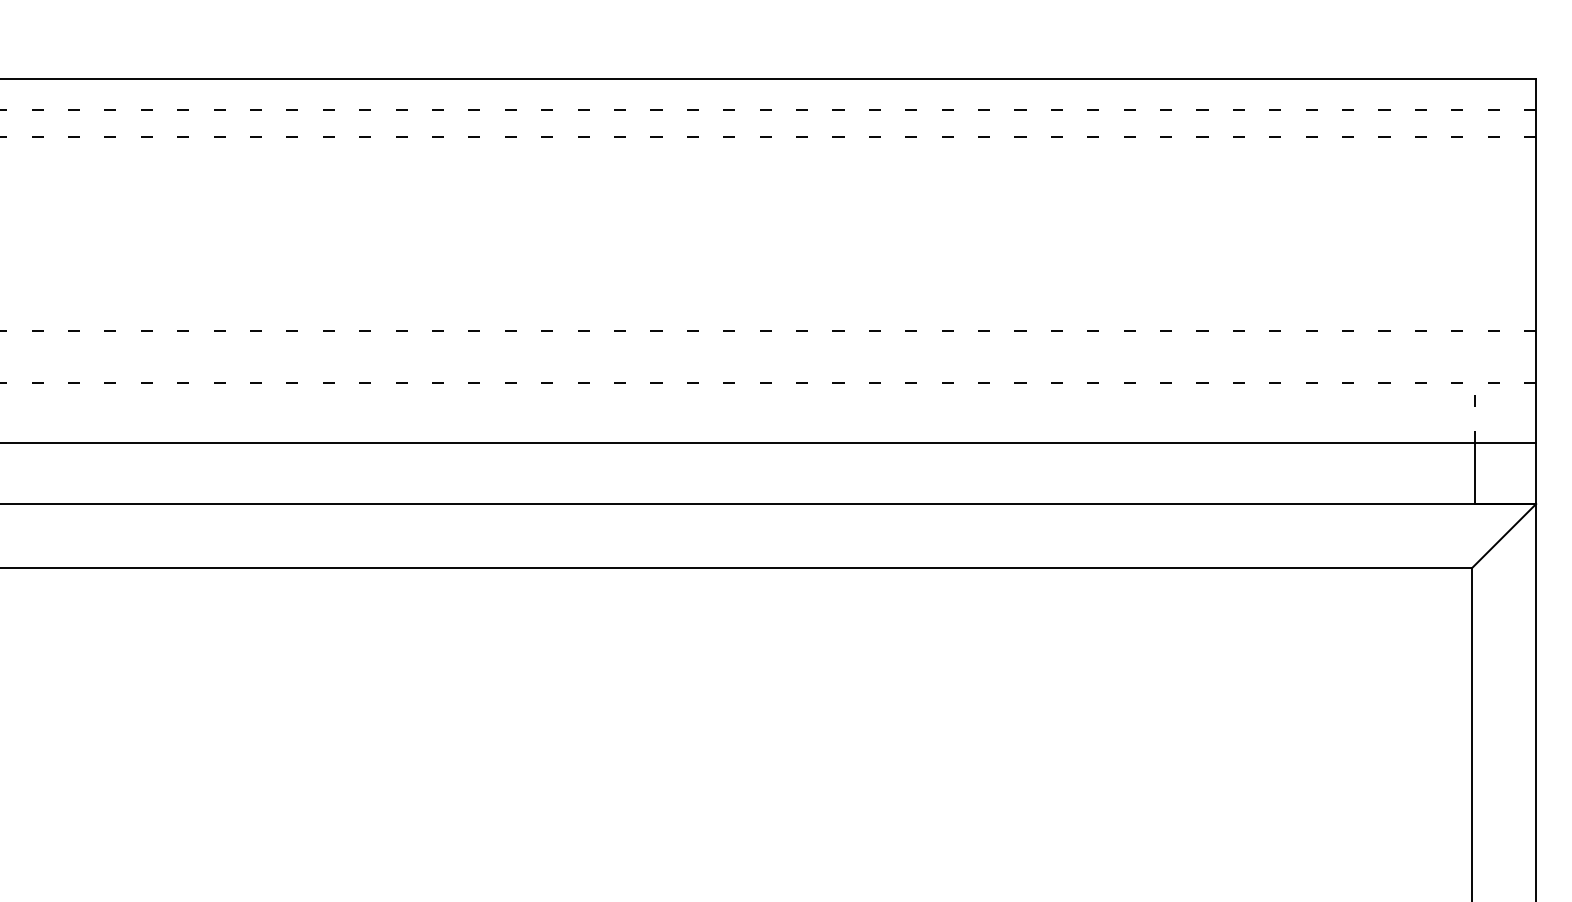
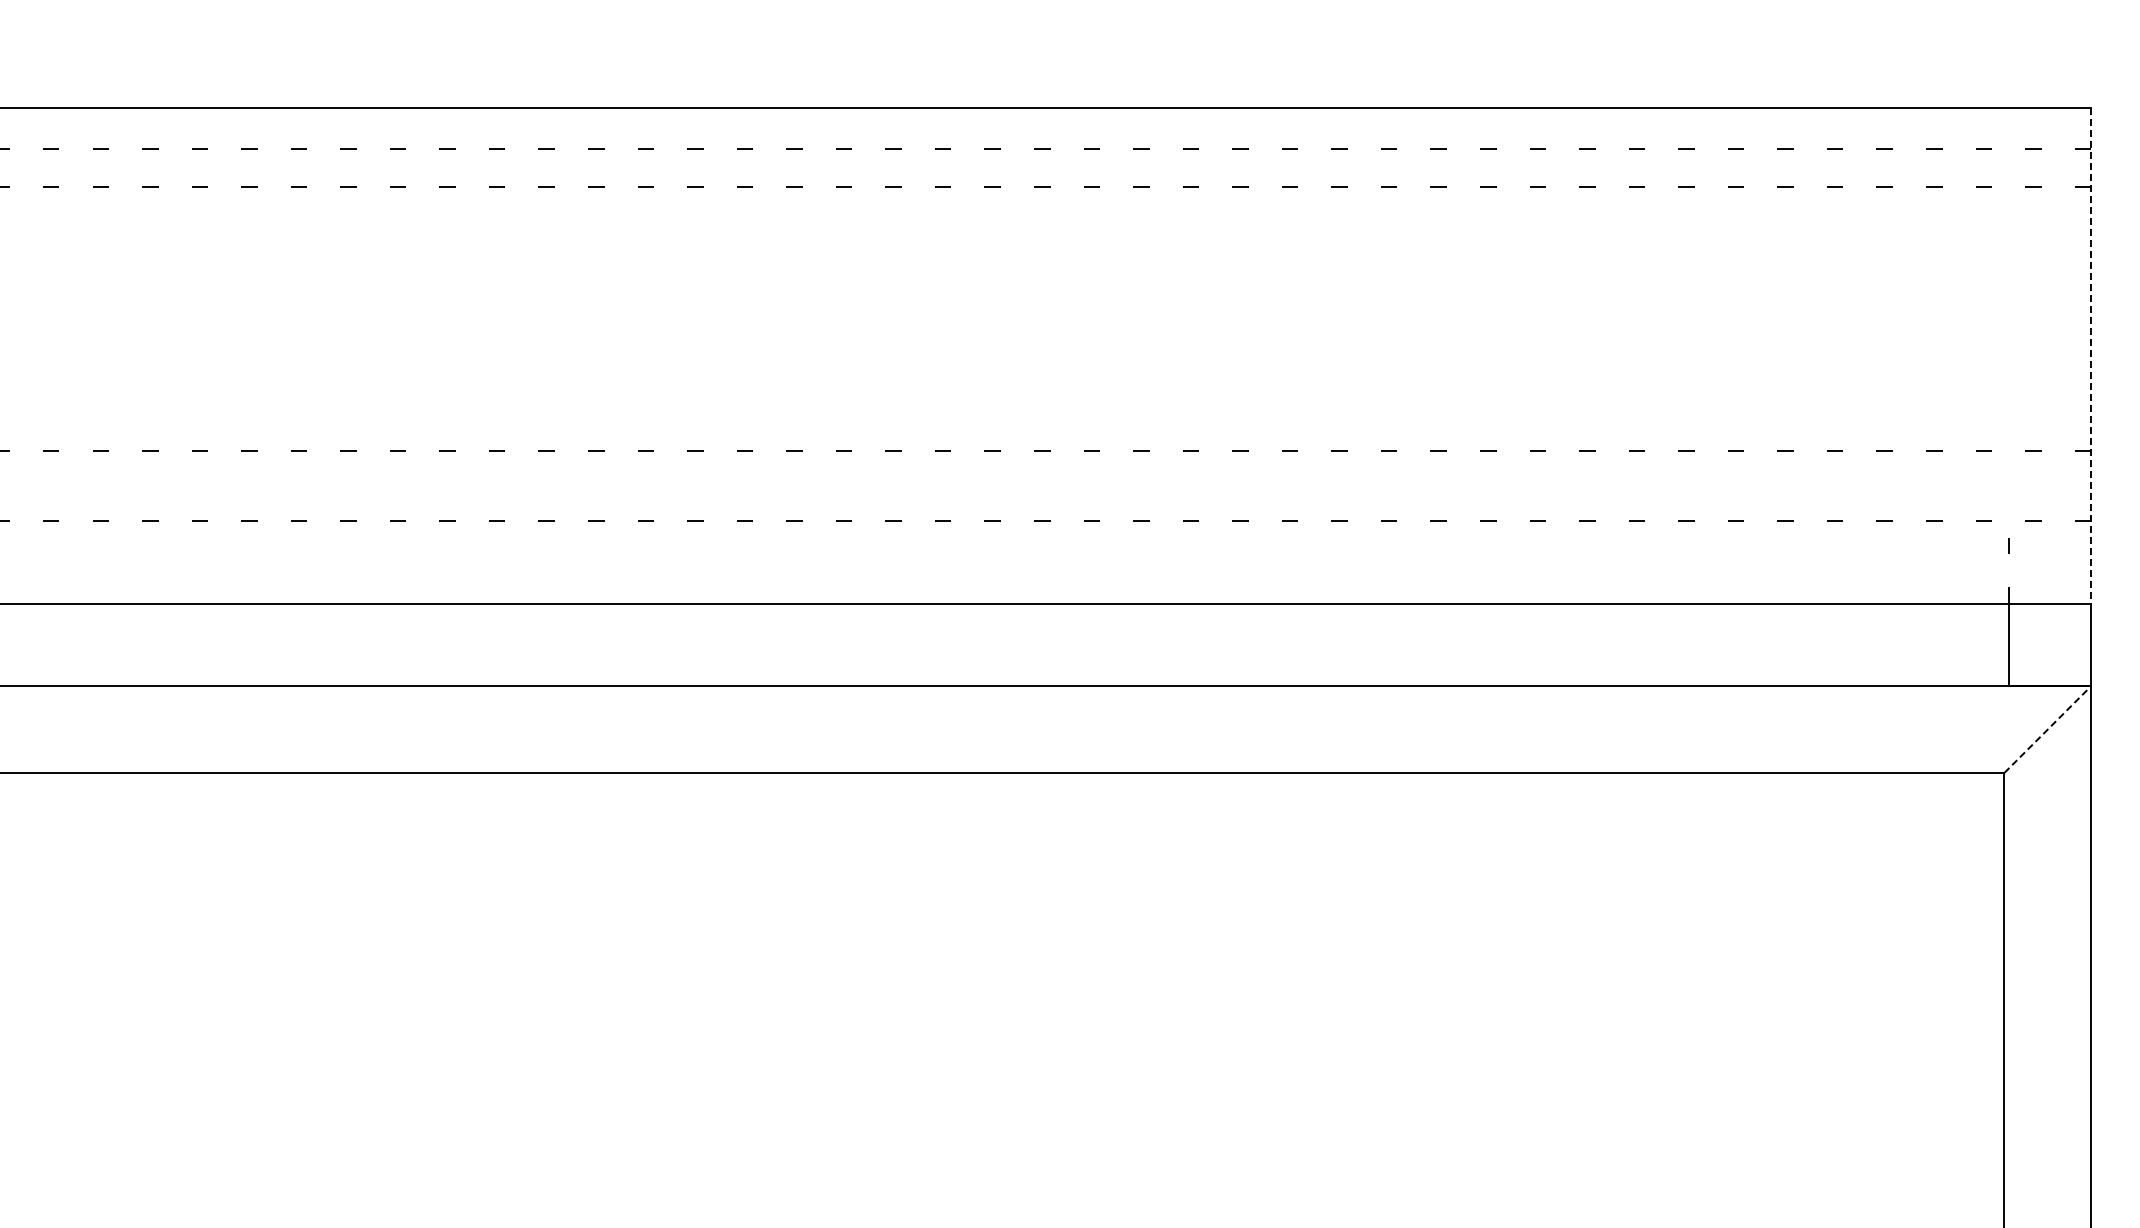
line: (1536, 261) -> (2091, 355), solid -> dashed
line: (1504, 535) -> (2048, 729), solid -> dashed

